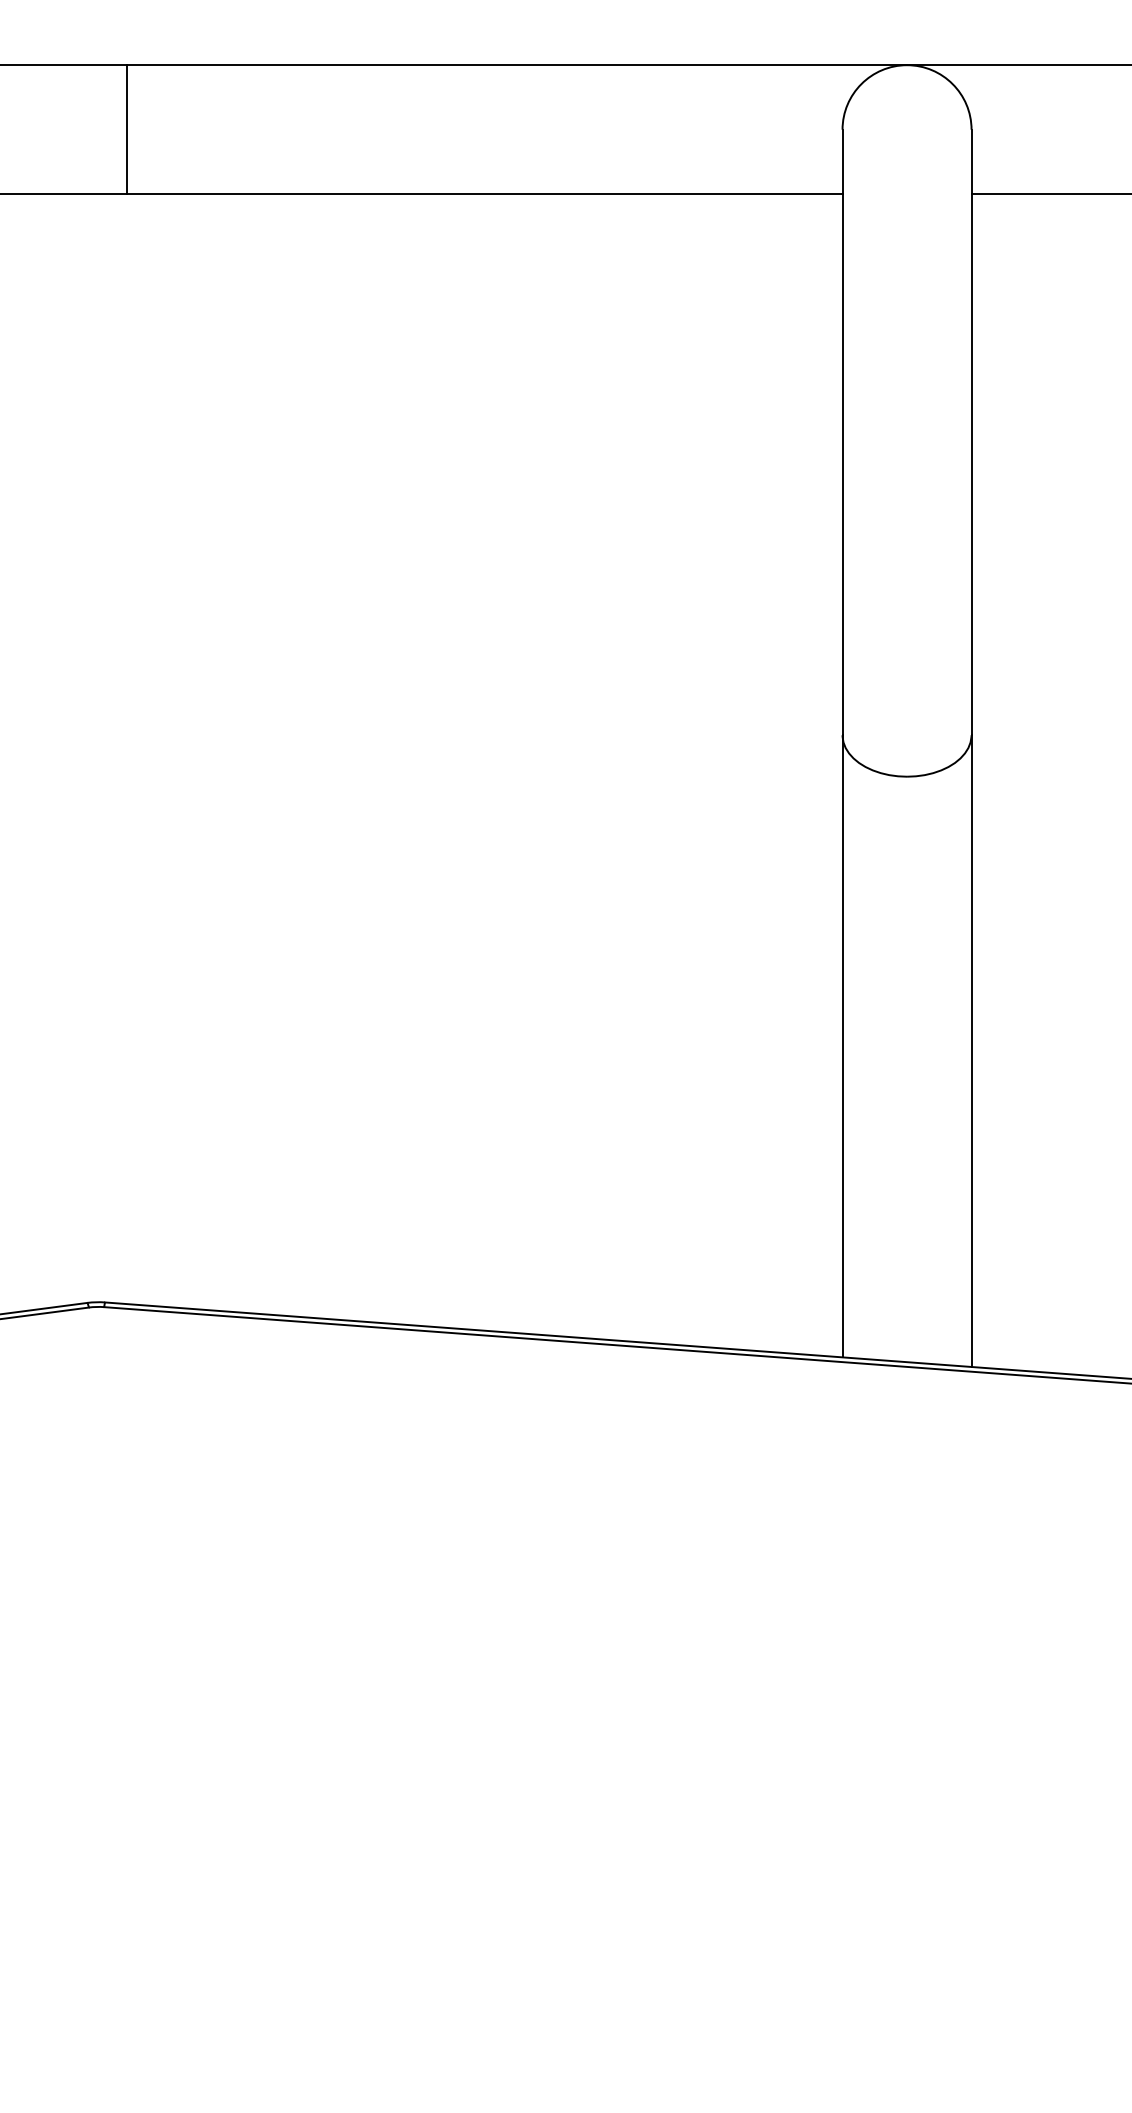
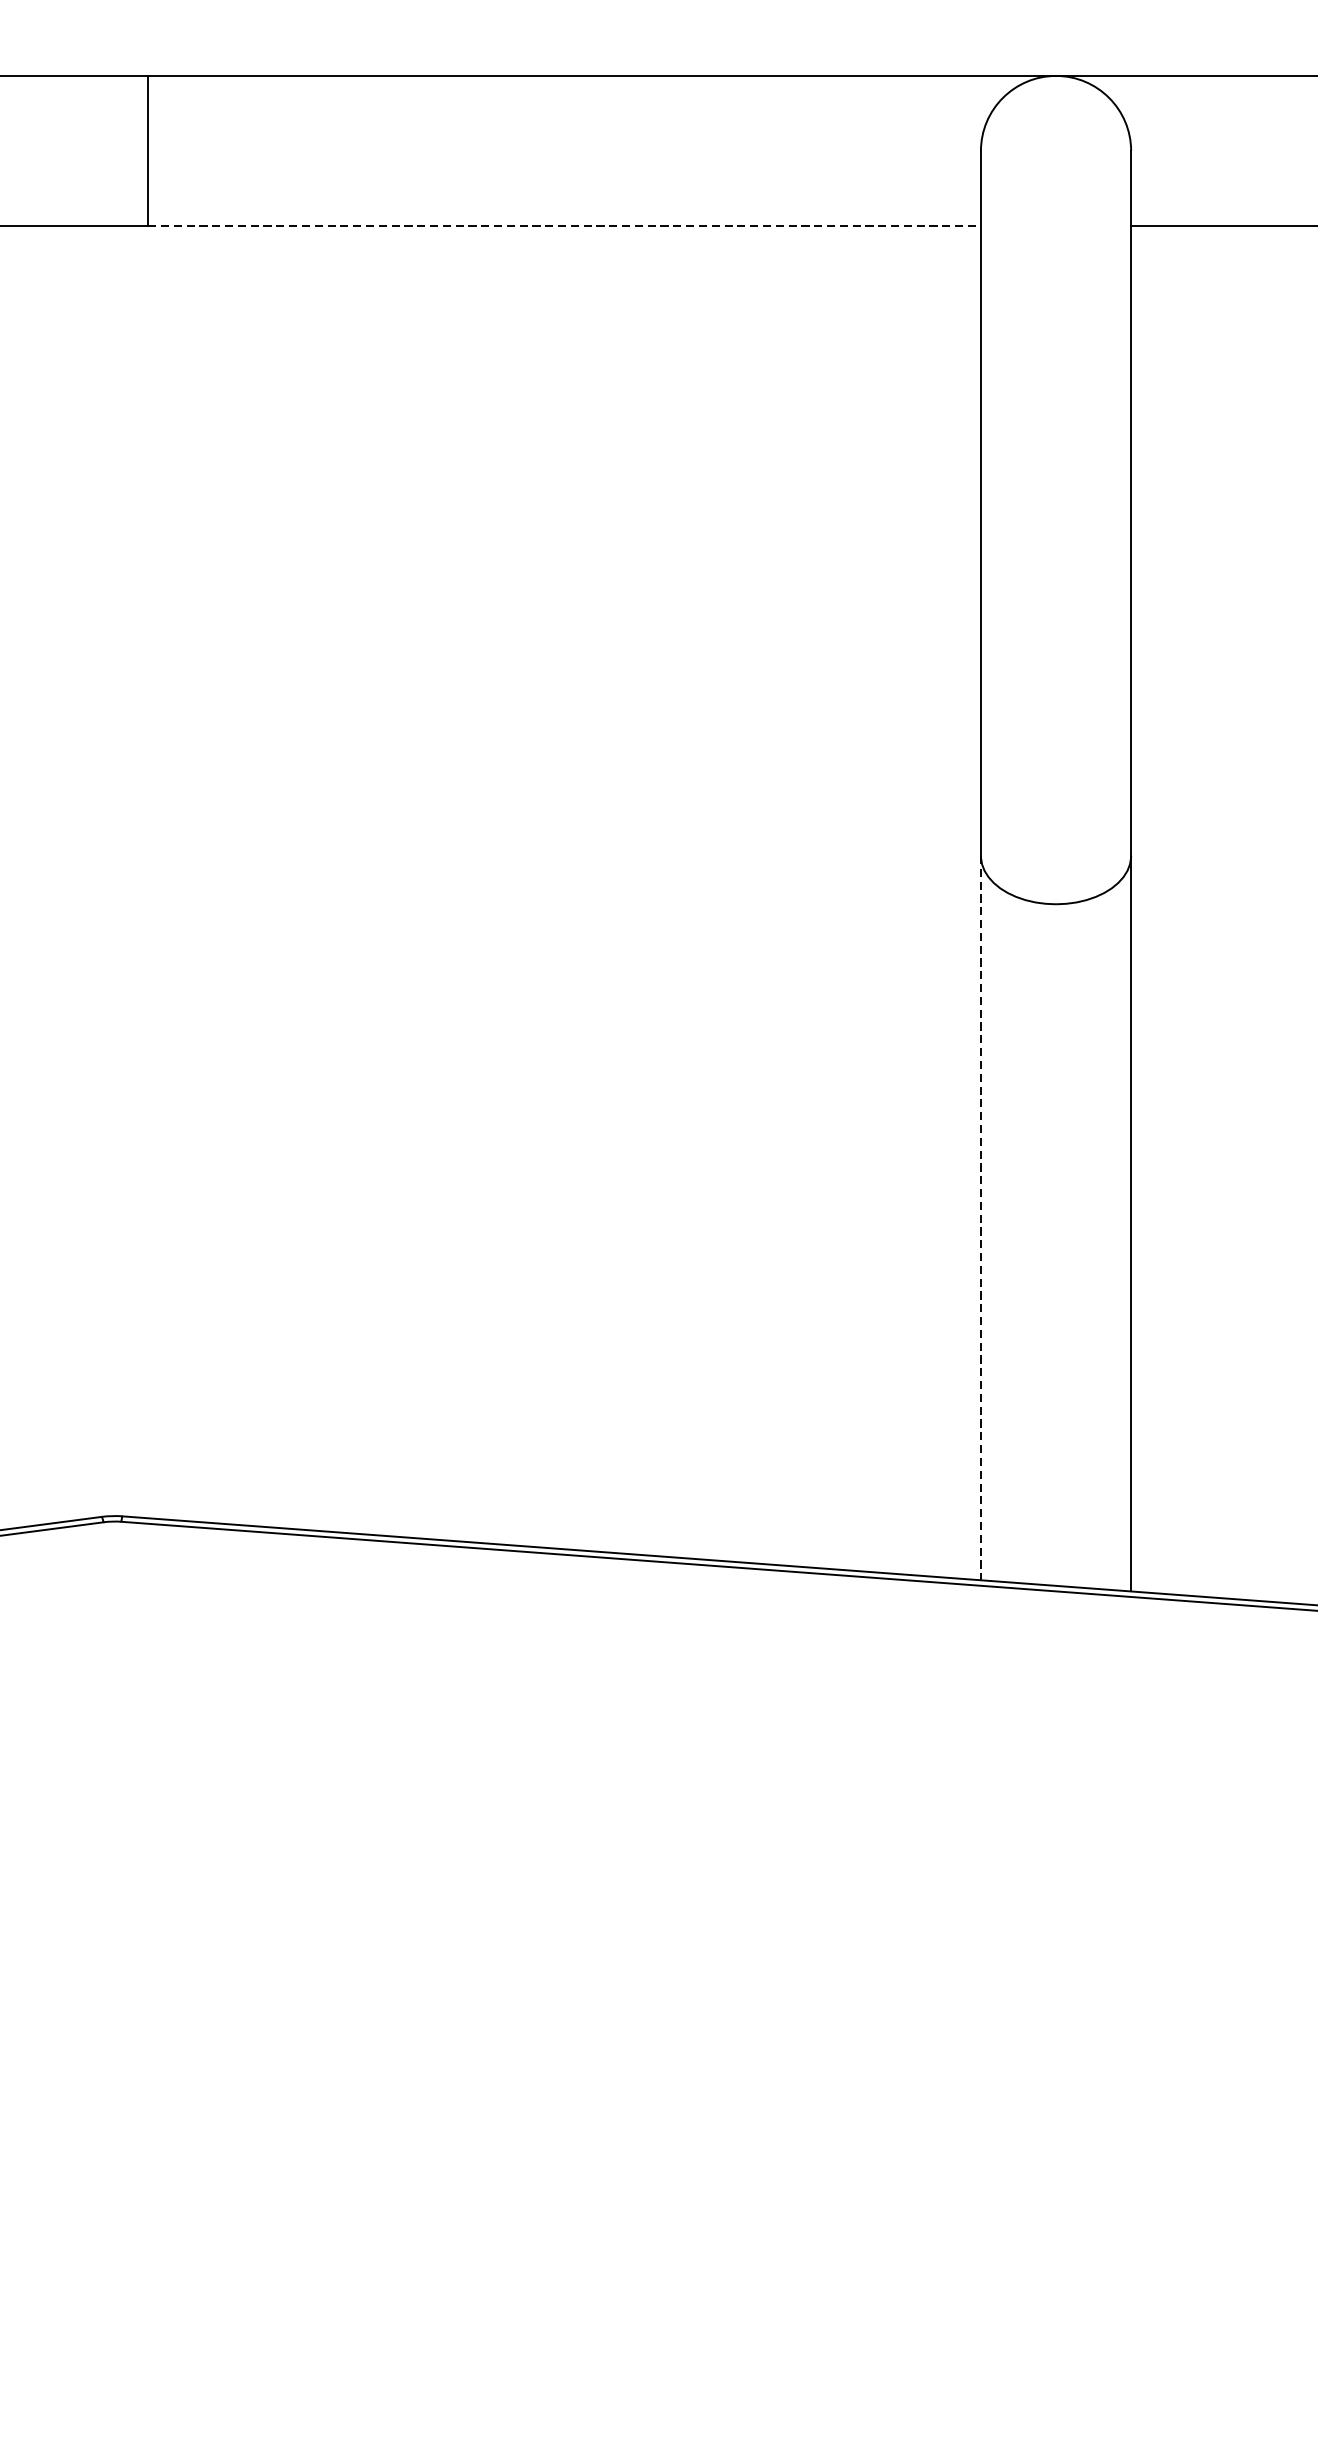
line: (484, 194) -> (564, 226), solid -> dashed
line: (842, 1046) -> (980, 1218), solid -> dashed

